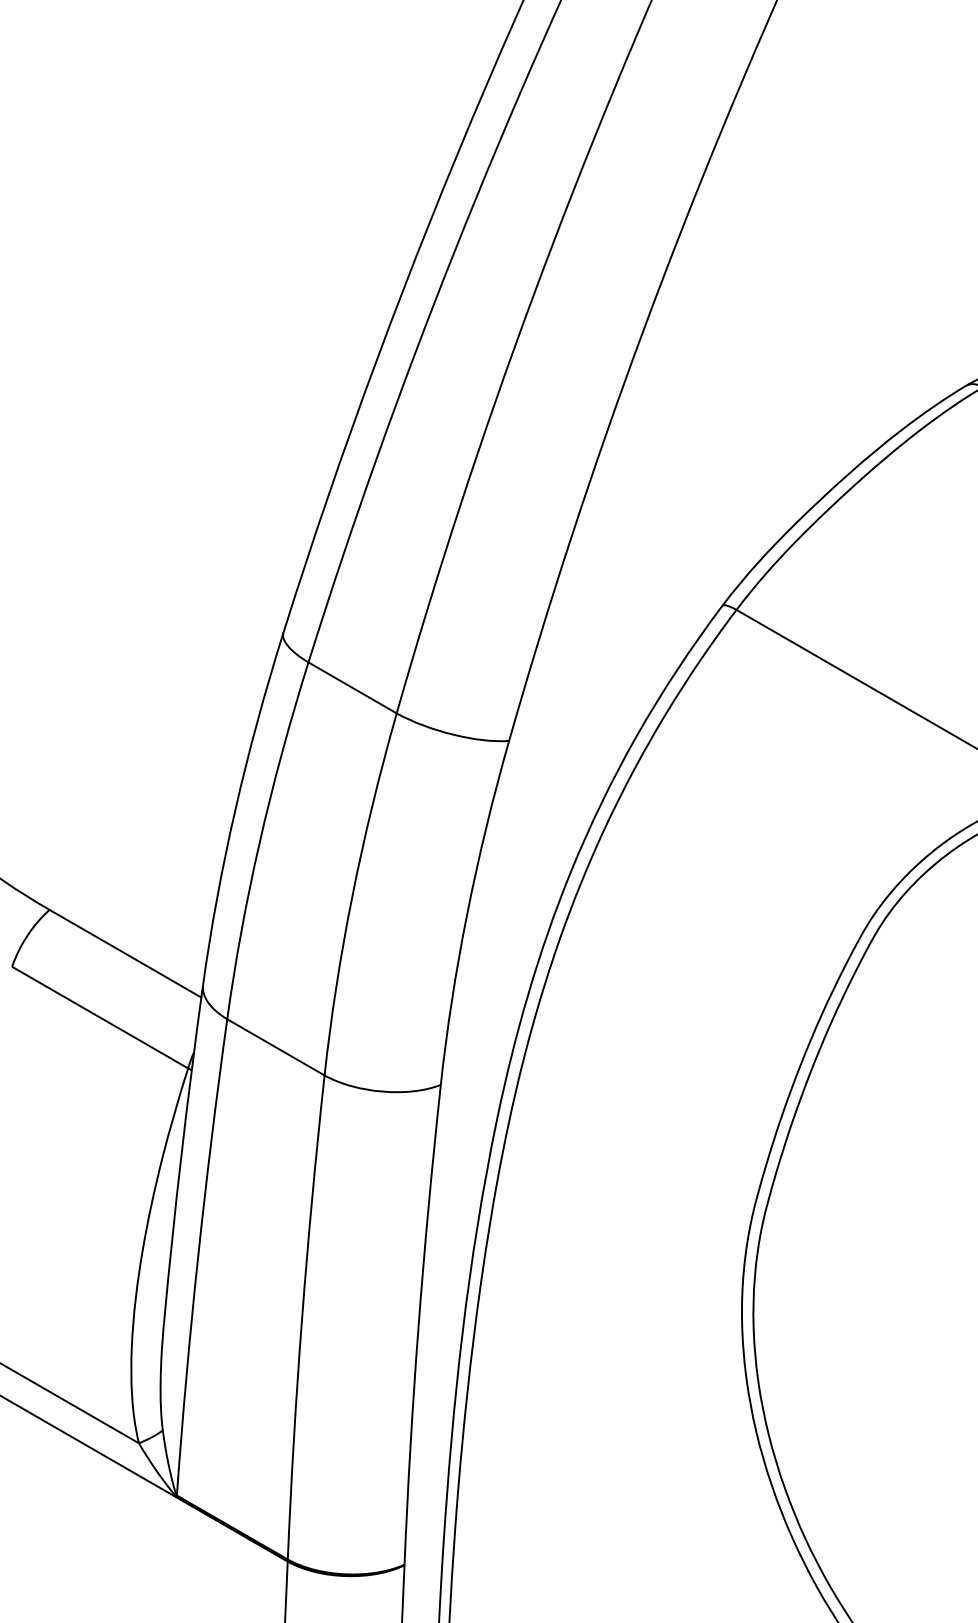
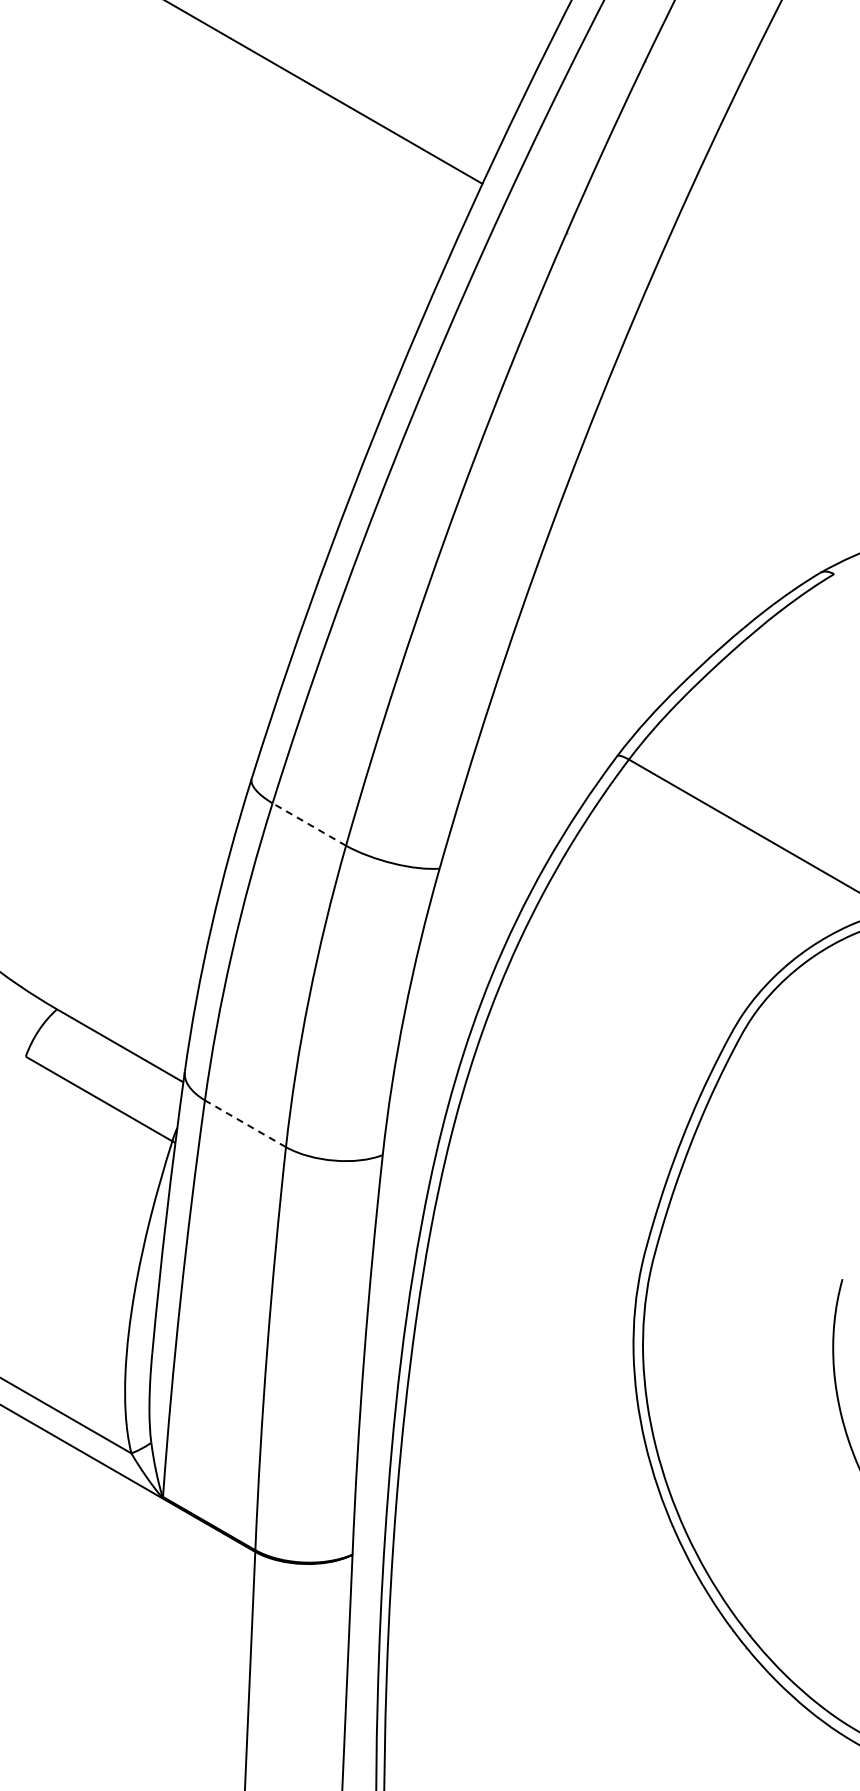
line: (351, 687) -> (308, 824), solid -> dashed
line: (275, 1047) -> (245, 1123), solid -> dashed

